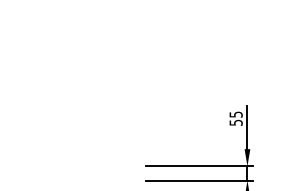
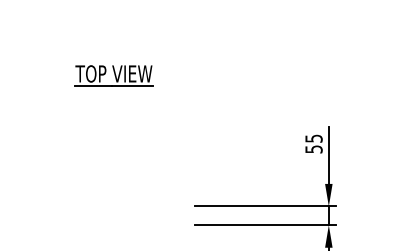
part: (83, 66) -> (113, 75), added

